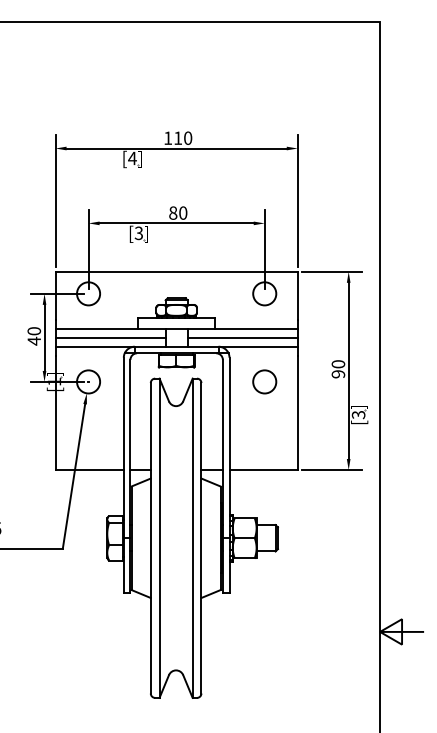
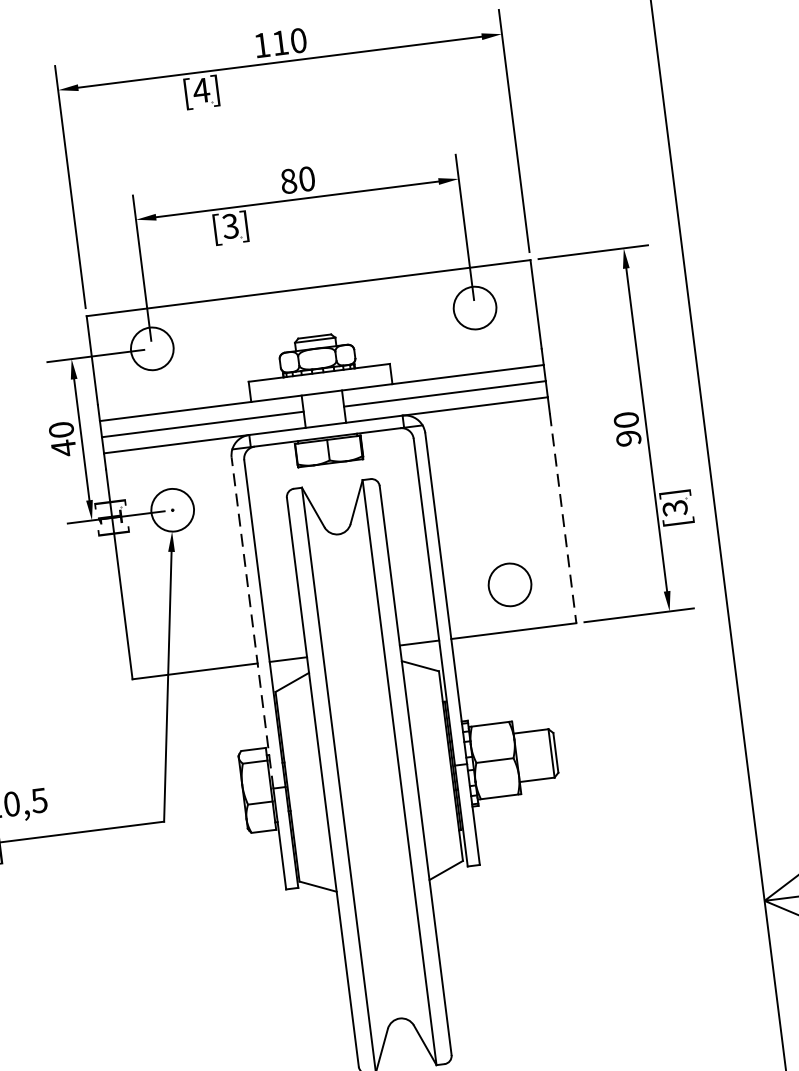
circle: (264, 381) -> (509, 584), moved
line: (297, 413) -> (562, 519), solid -> dashed
line: (123, 447) -> (251, 622), solid -> dashed

